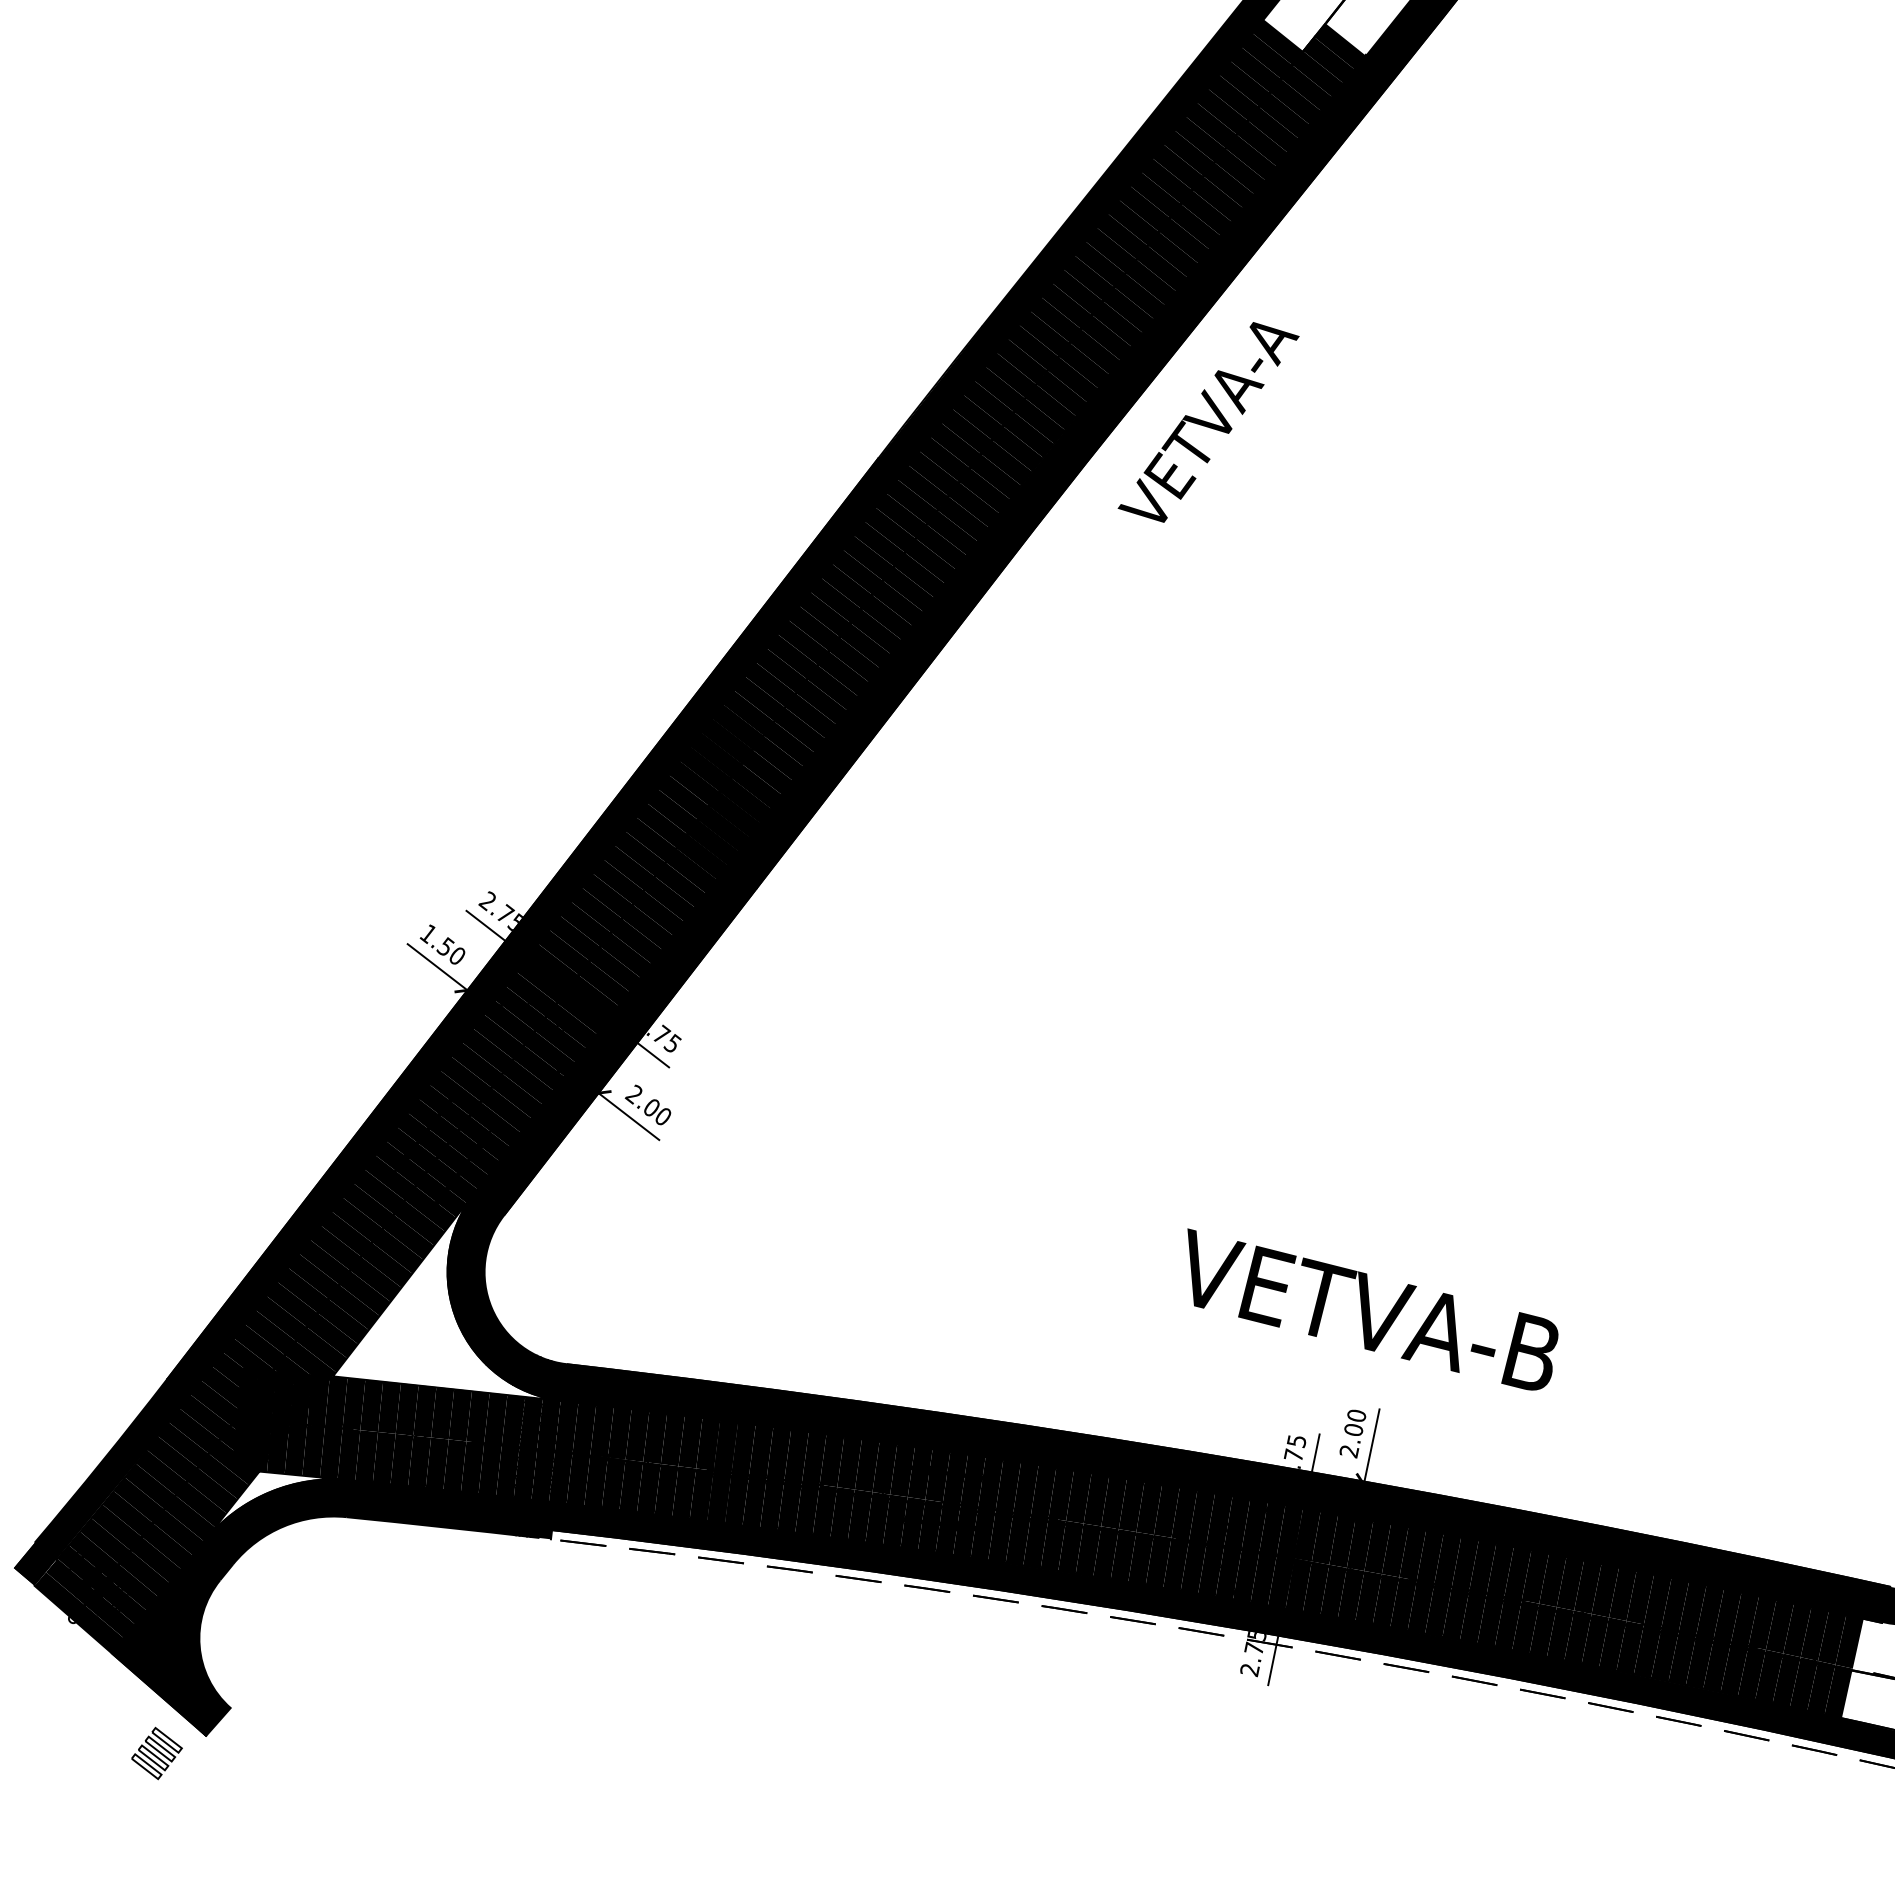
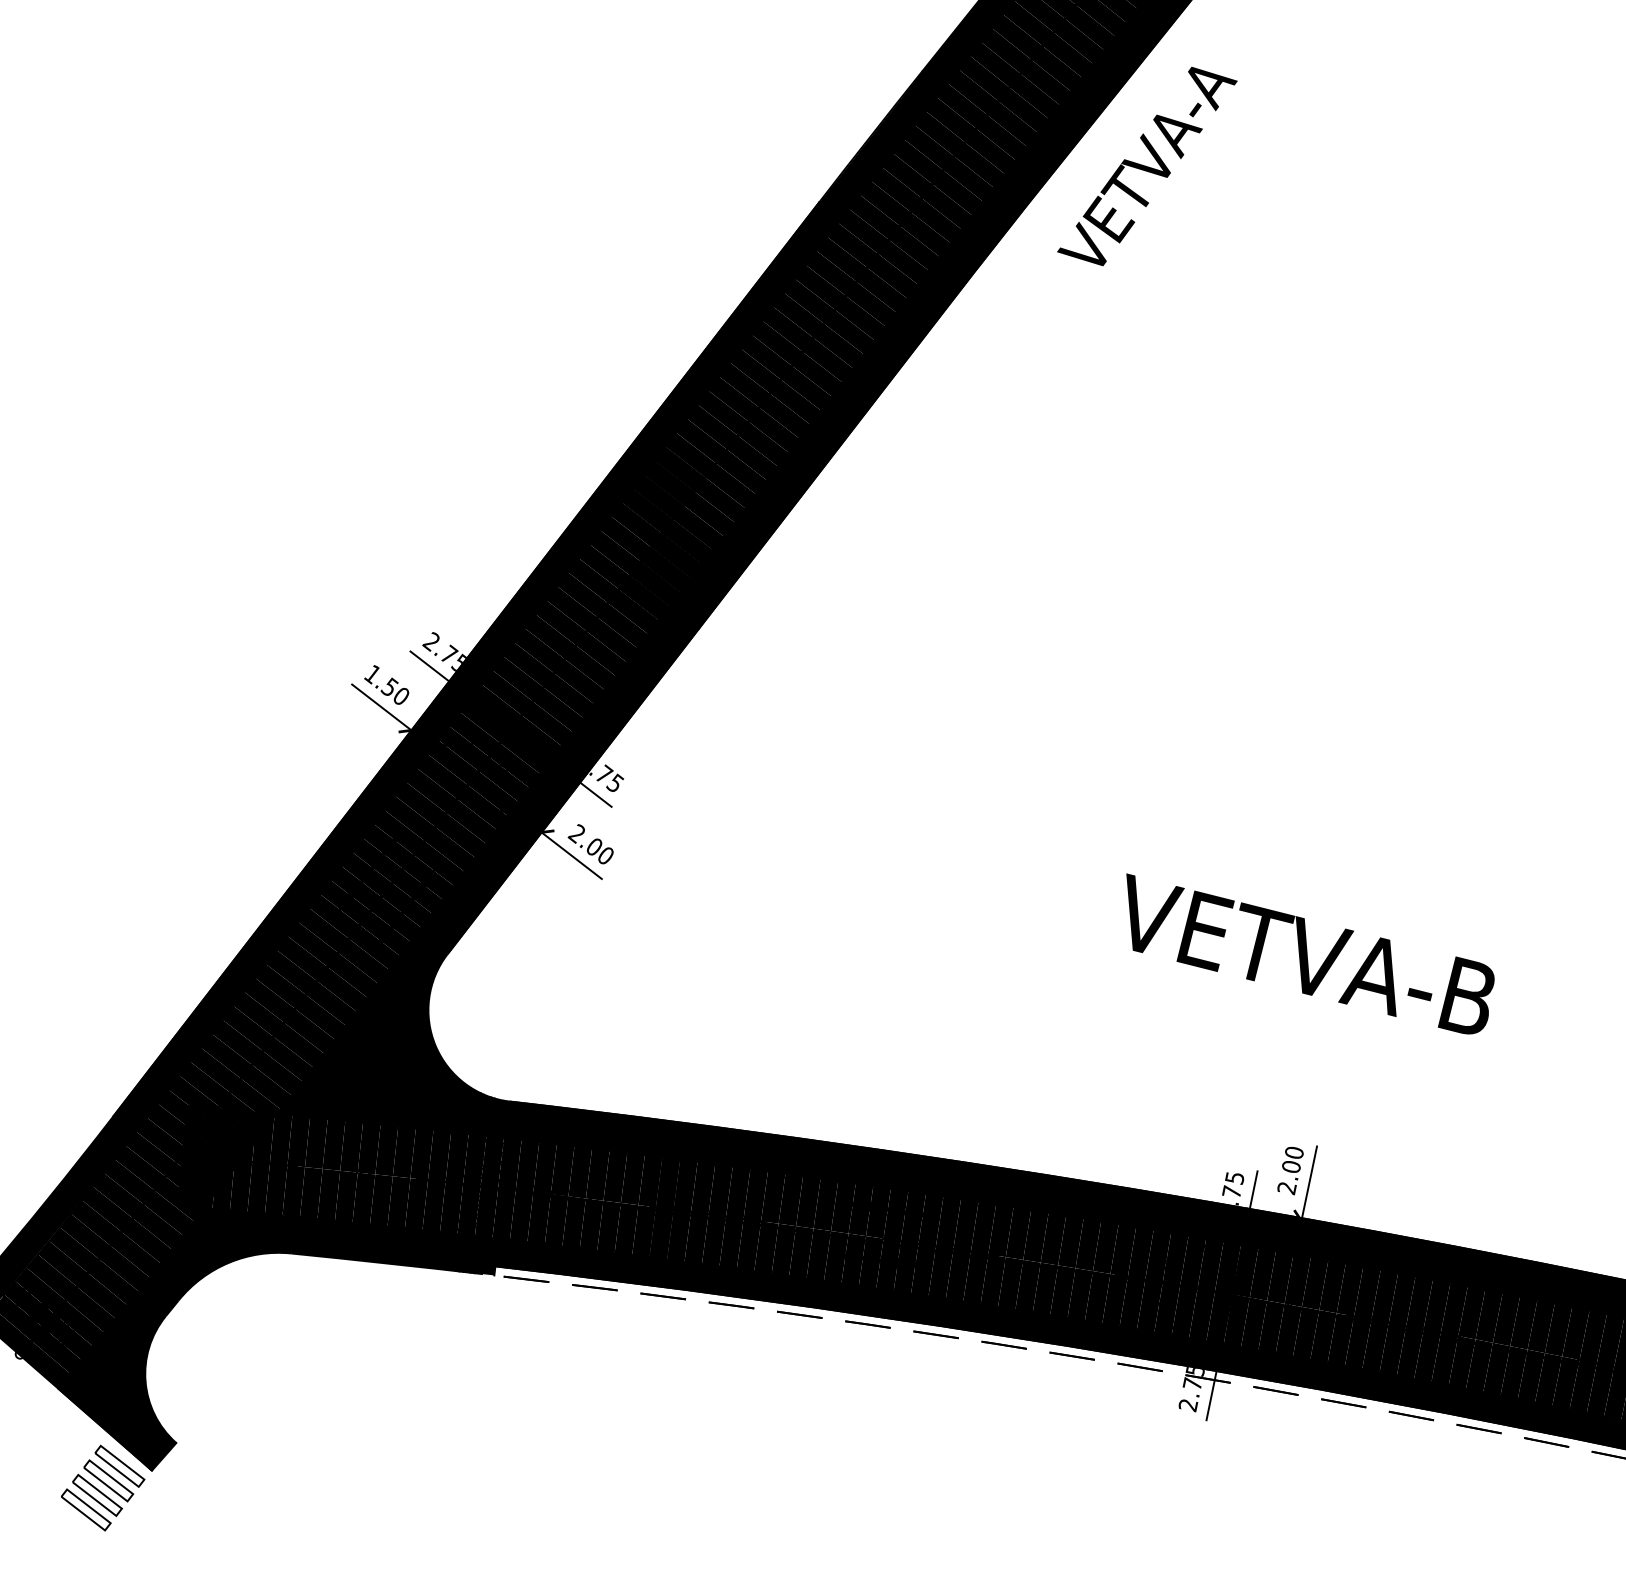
fill: (446, 1296) -> (390, 1034), added
text: (1372, 1309) -> (1310, 953), moved
fill: (270, 1506) -> (215, 1242), added
part: (156, 1753) -> (102, 1488), size x1.67

